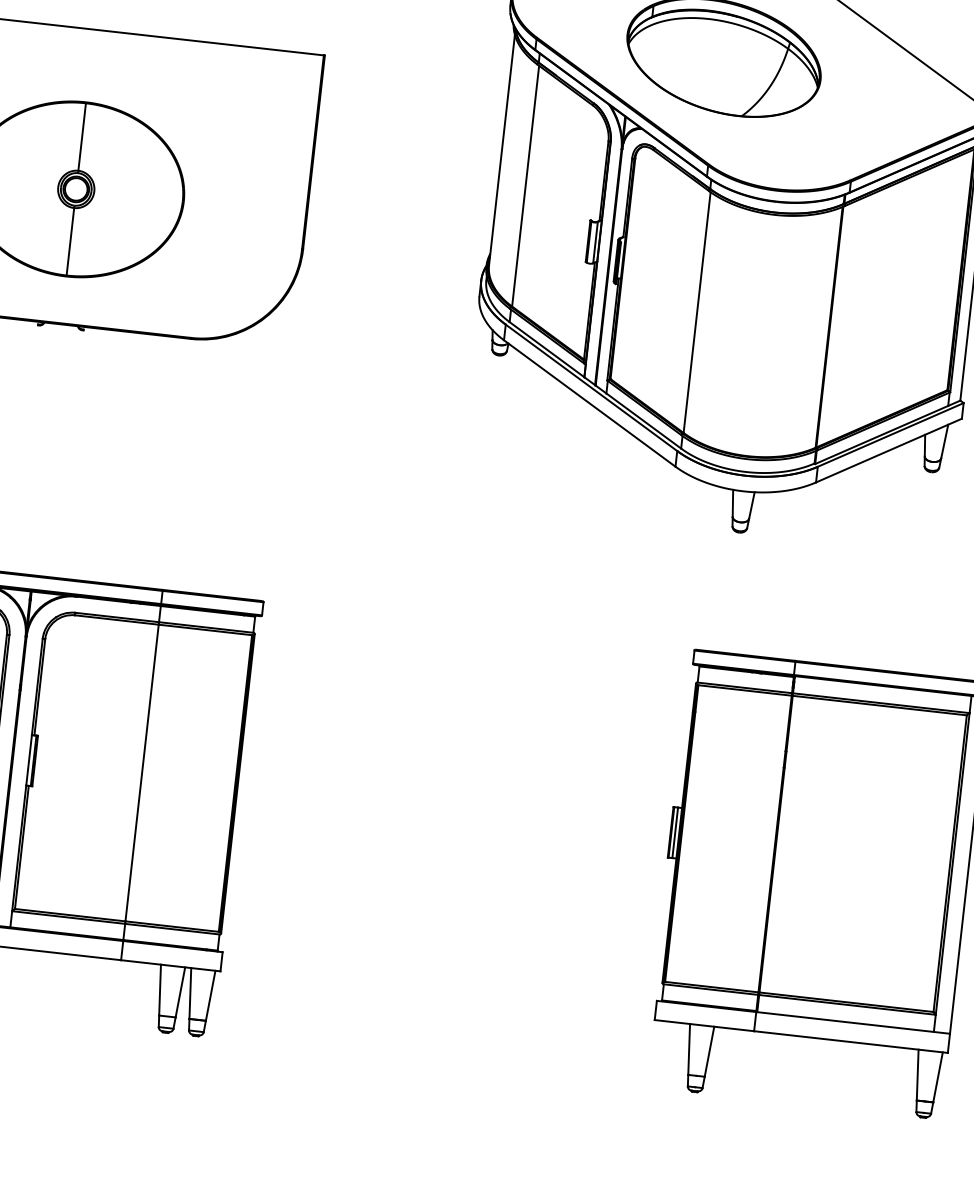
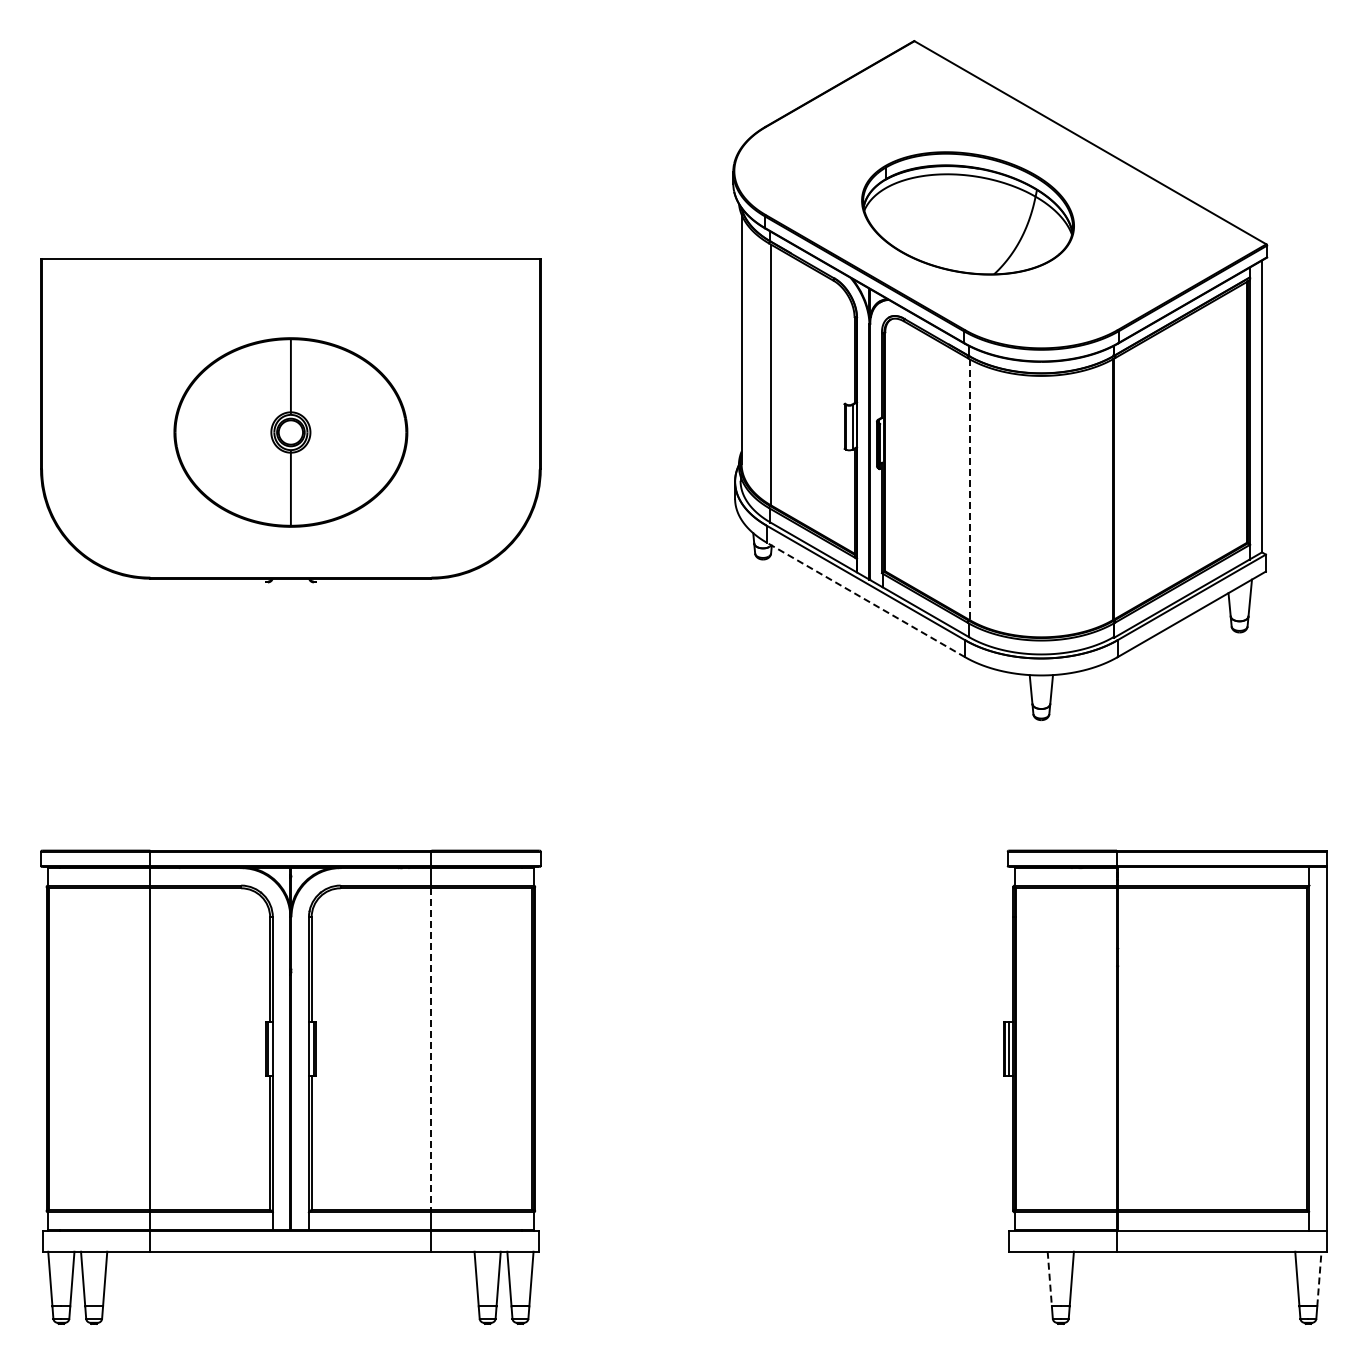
line: (696, 313) -> (969, 490), solid -> dashed
line: (589, 403) -> (865, 599), solid -> dashed
line: (142, 772) -> (431, 1048), solid -> dashed
line: (688, 1049) -> (1049, 1279), solid -> dashed
line: (938, 1076) -> (1319, 1278), solid -> dashed

